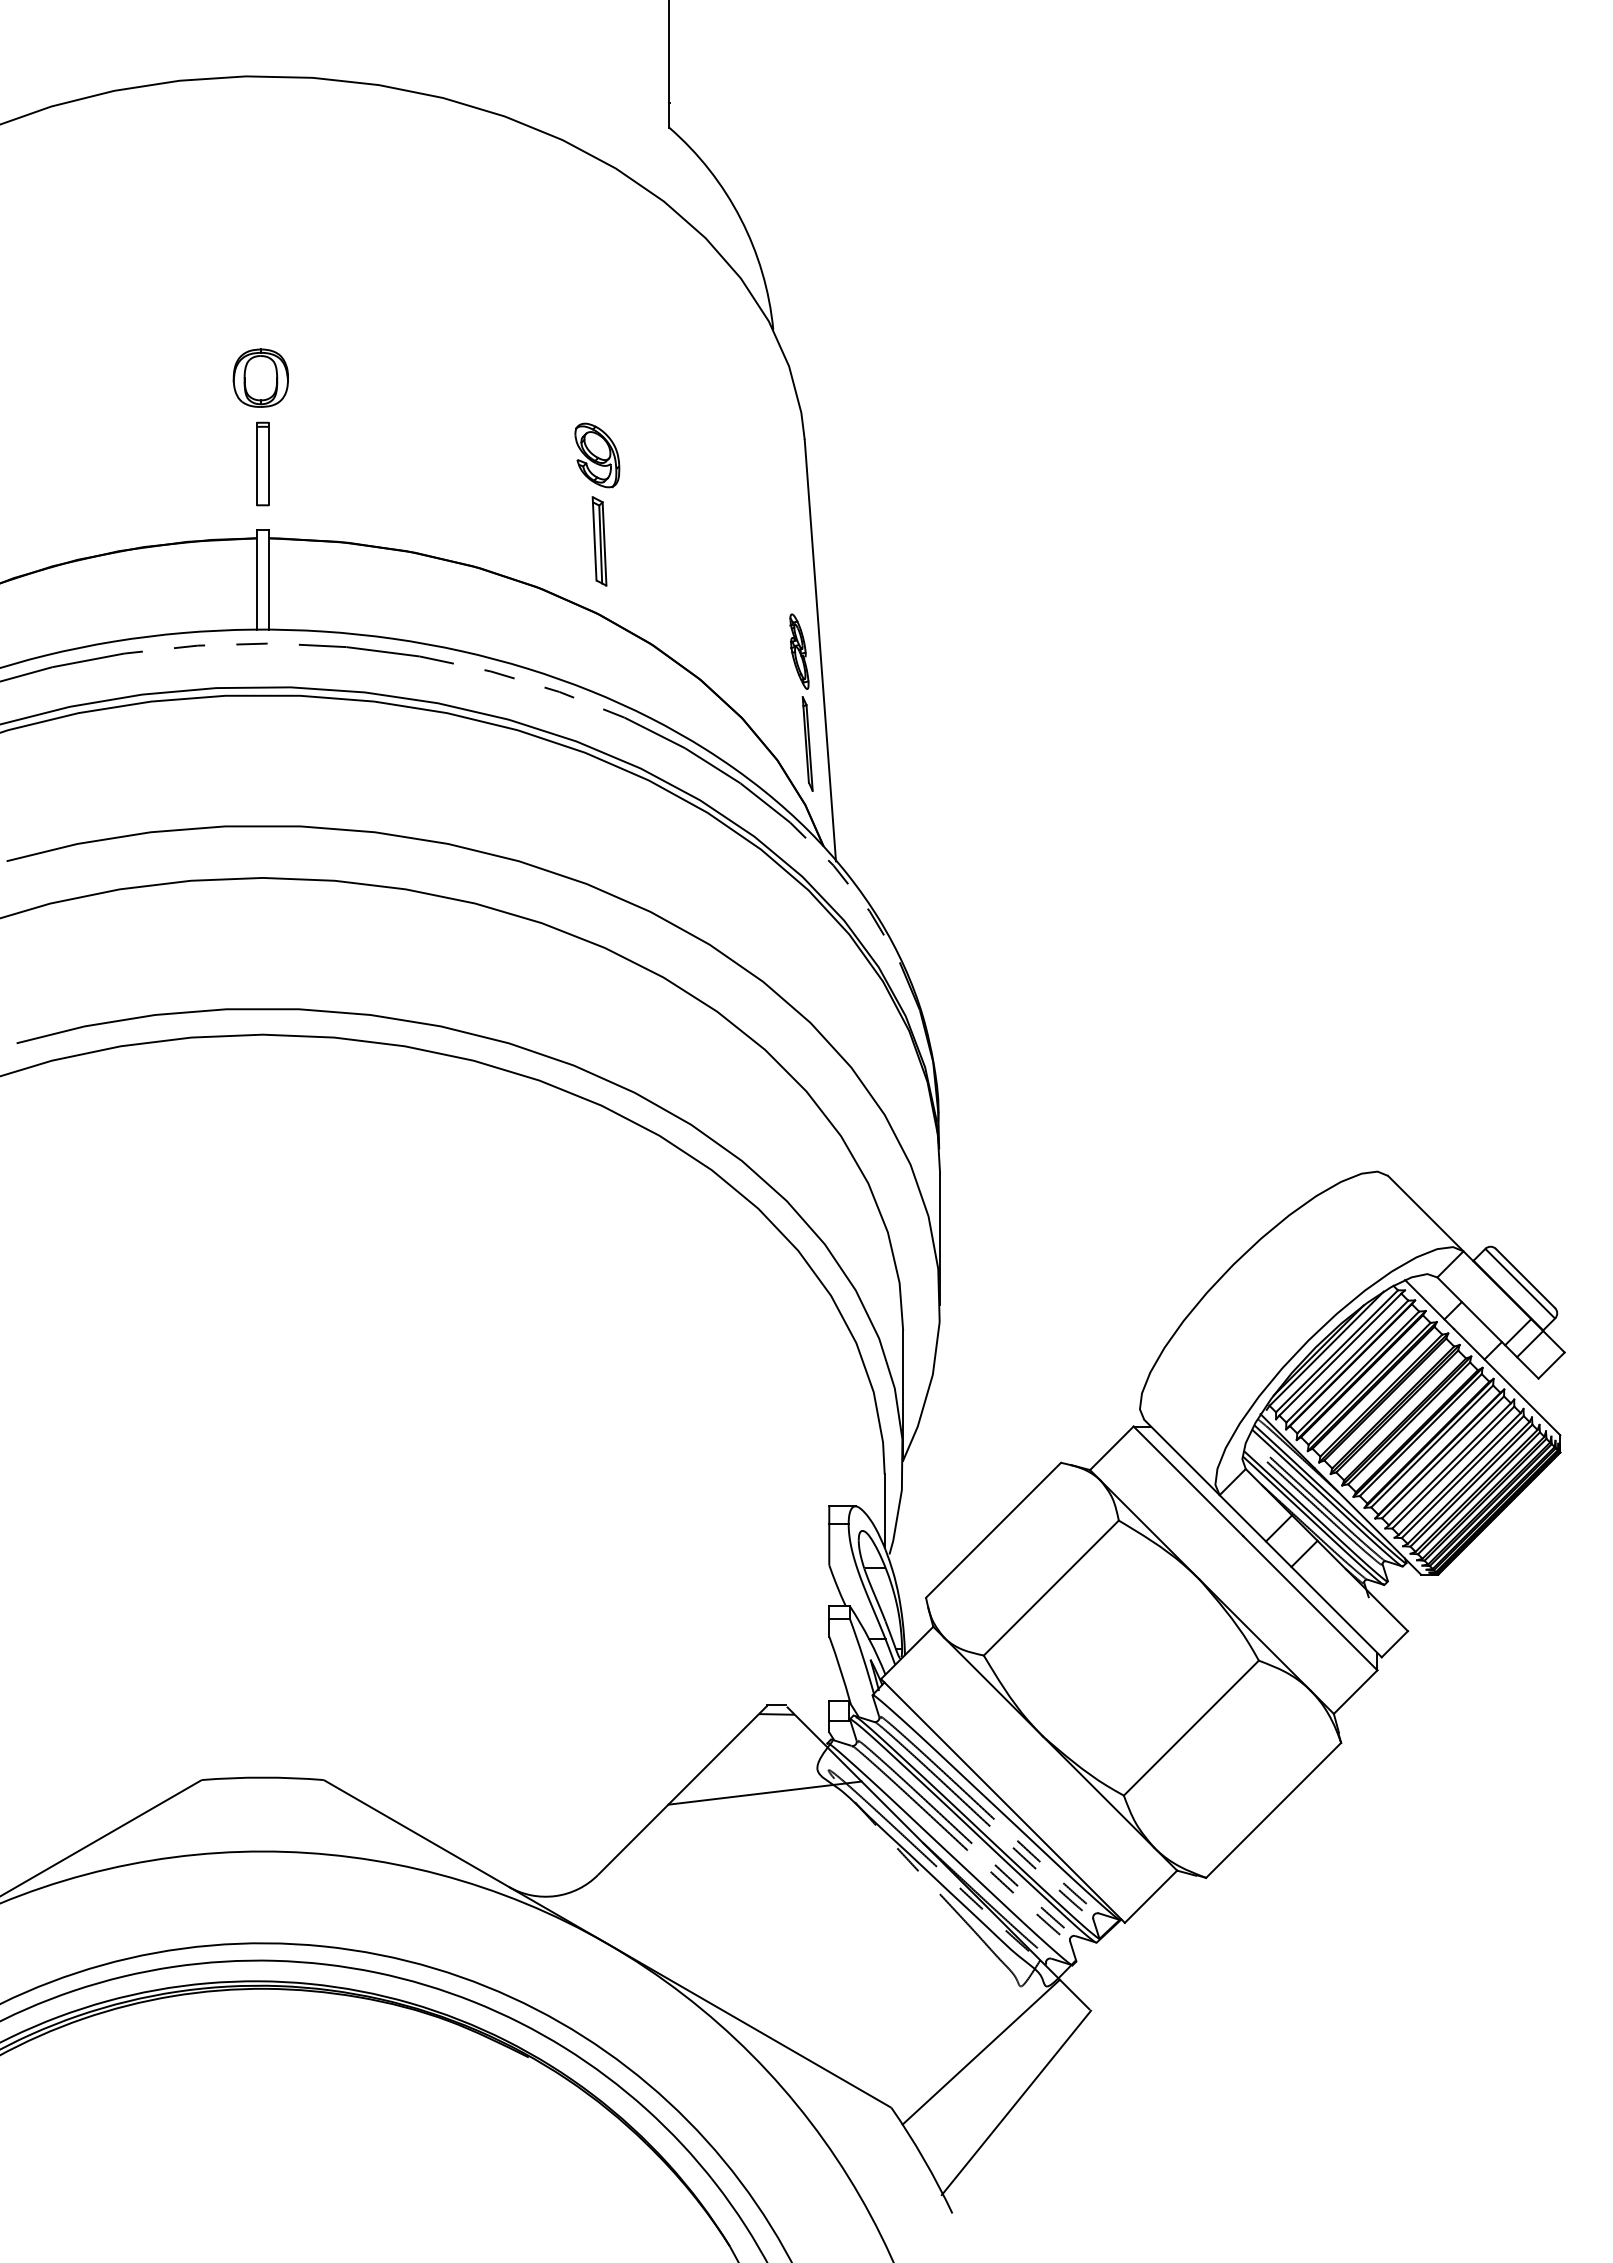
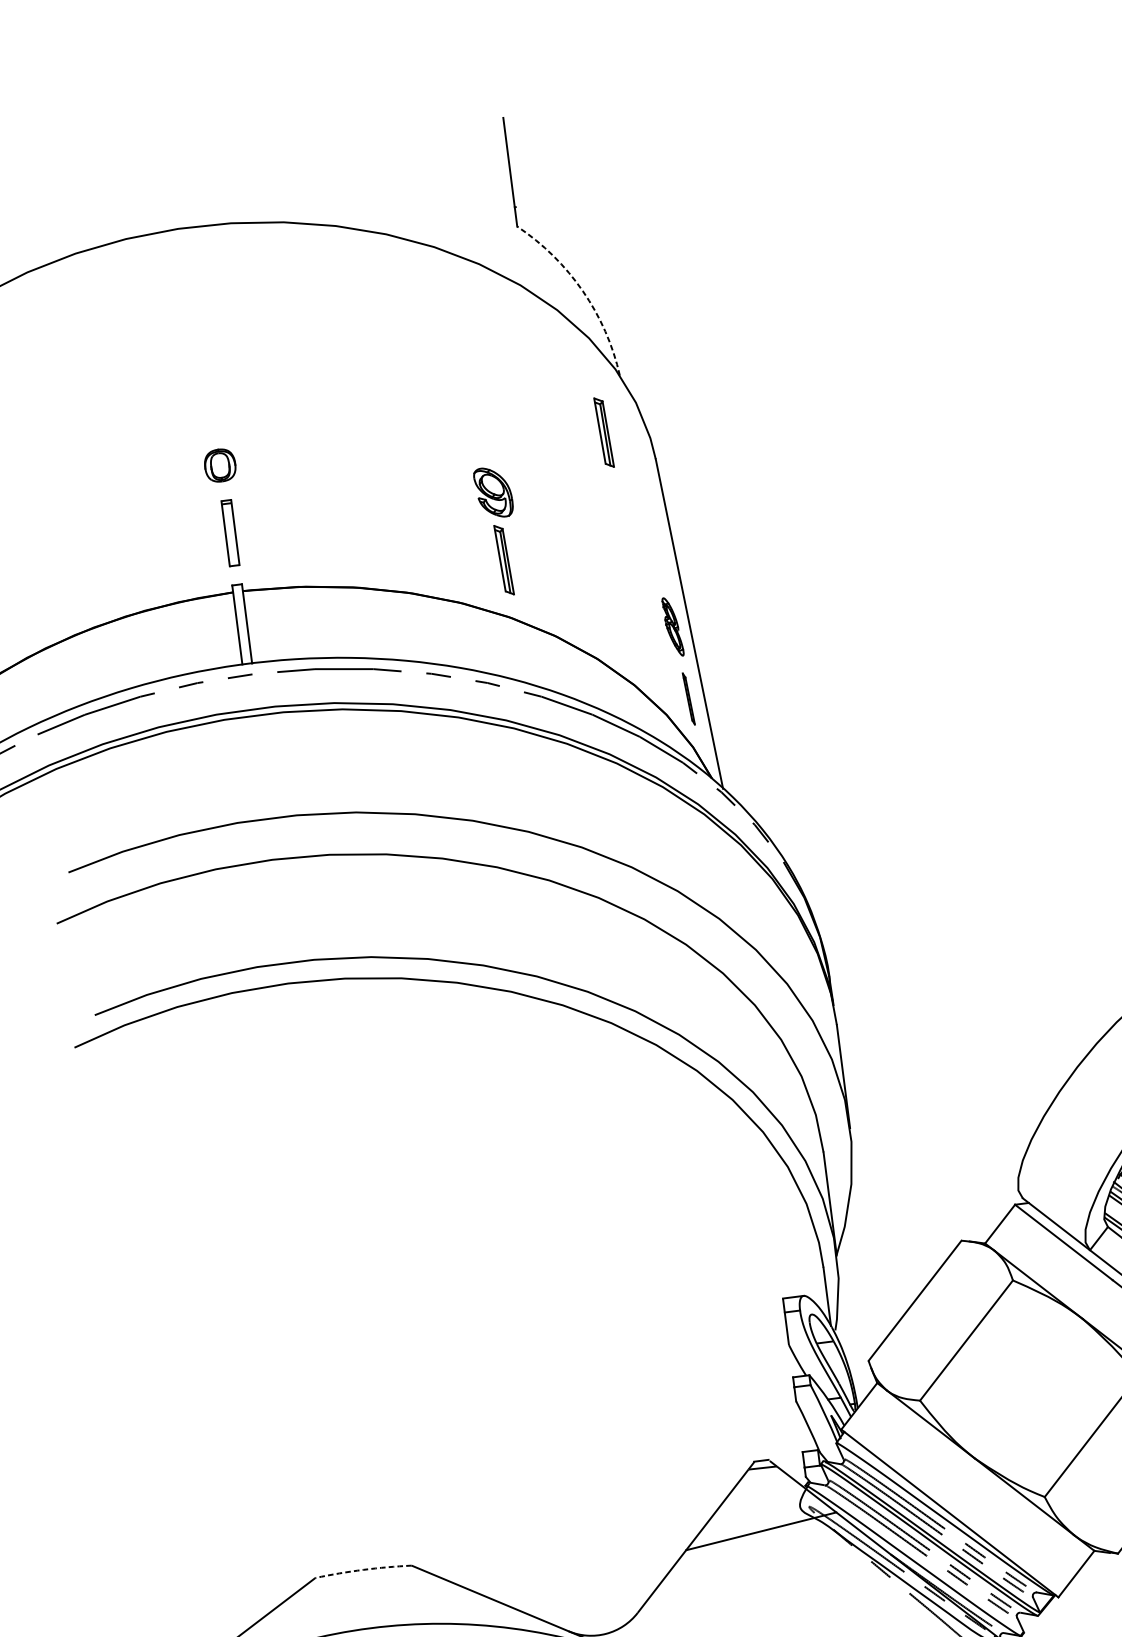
arc: (740, 218) -> (582, 291), solid -> dashed
part: (260, 377) -> (219, 465), size x0.7
part: (744, 398) -> (604, 432), added
part: (807, 743) -> (688, 698), size x0.7
arc: (262, 1777) -> (363, 1569), solid -> dashed

